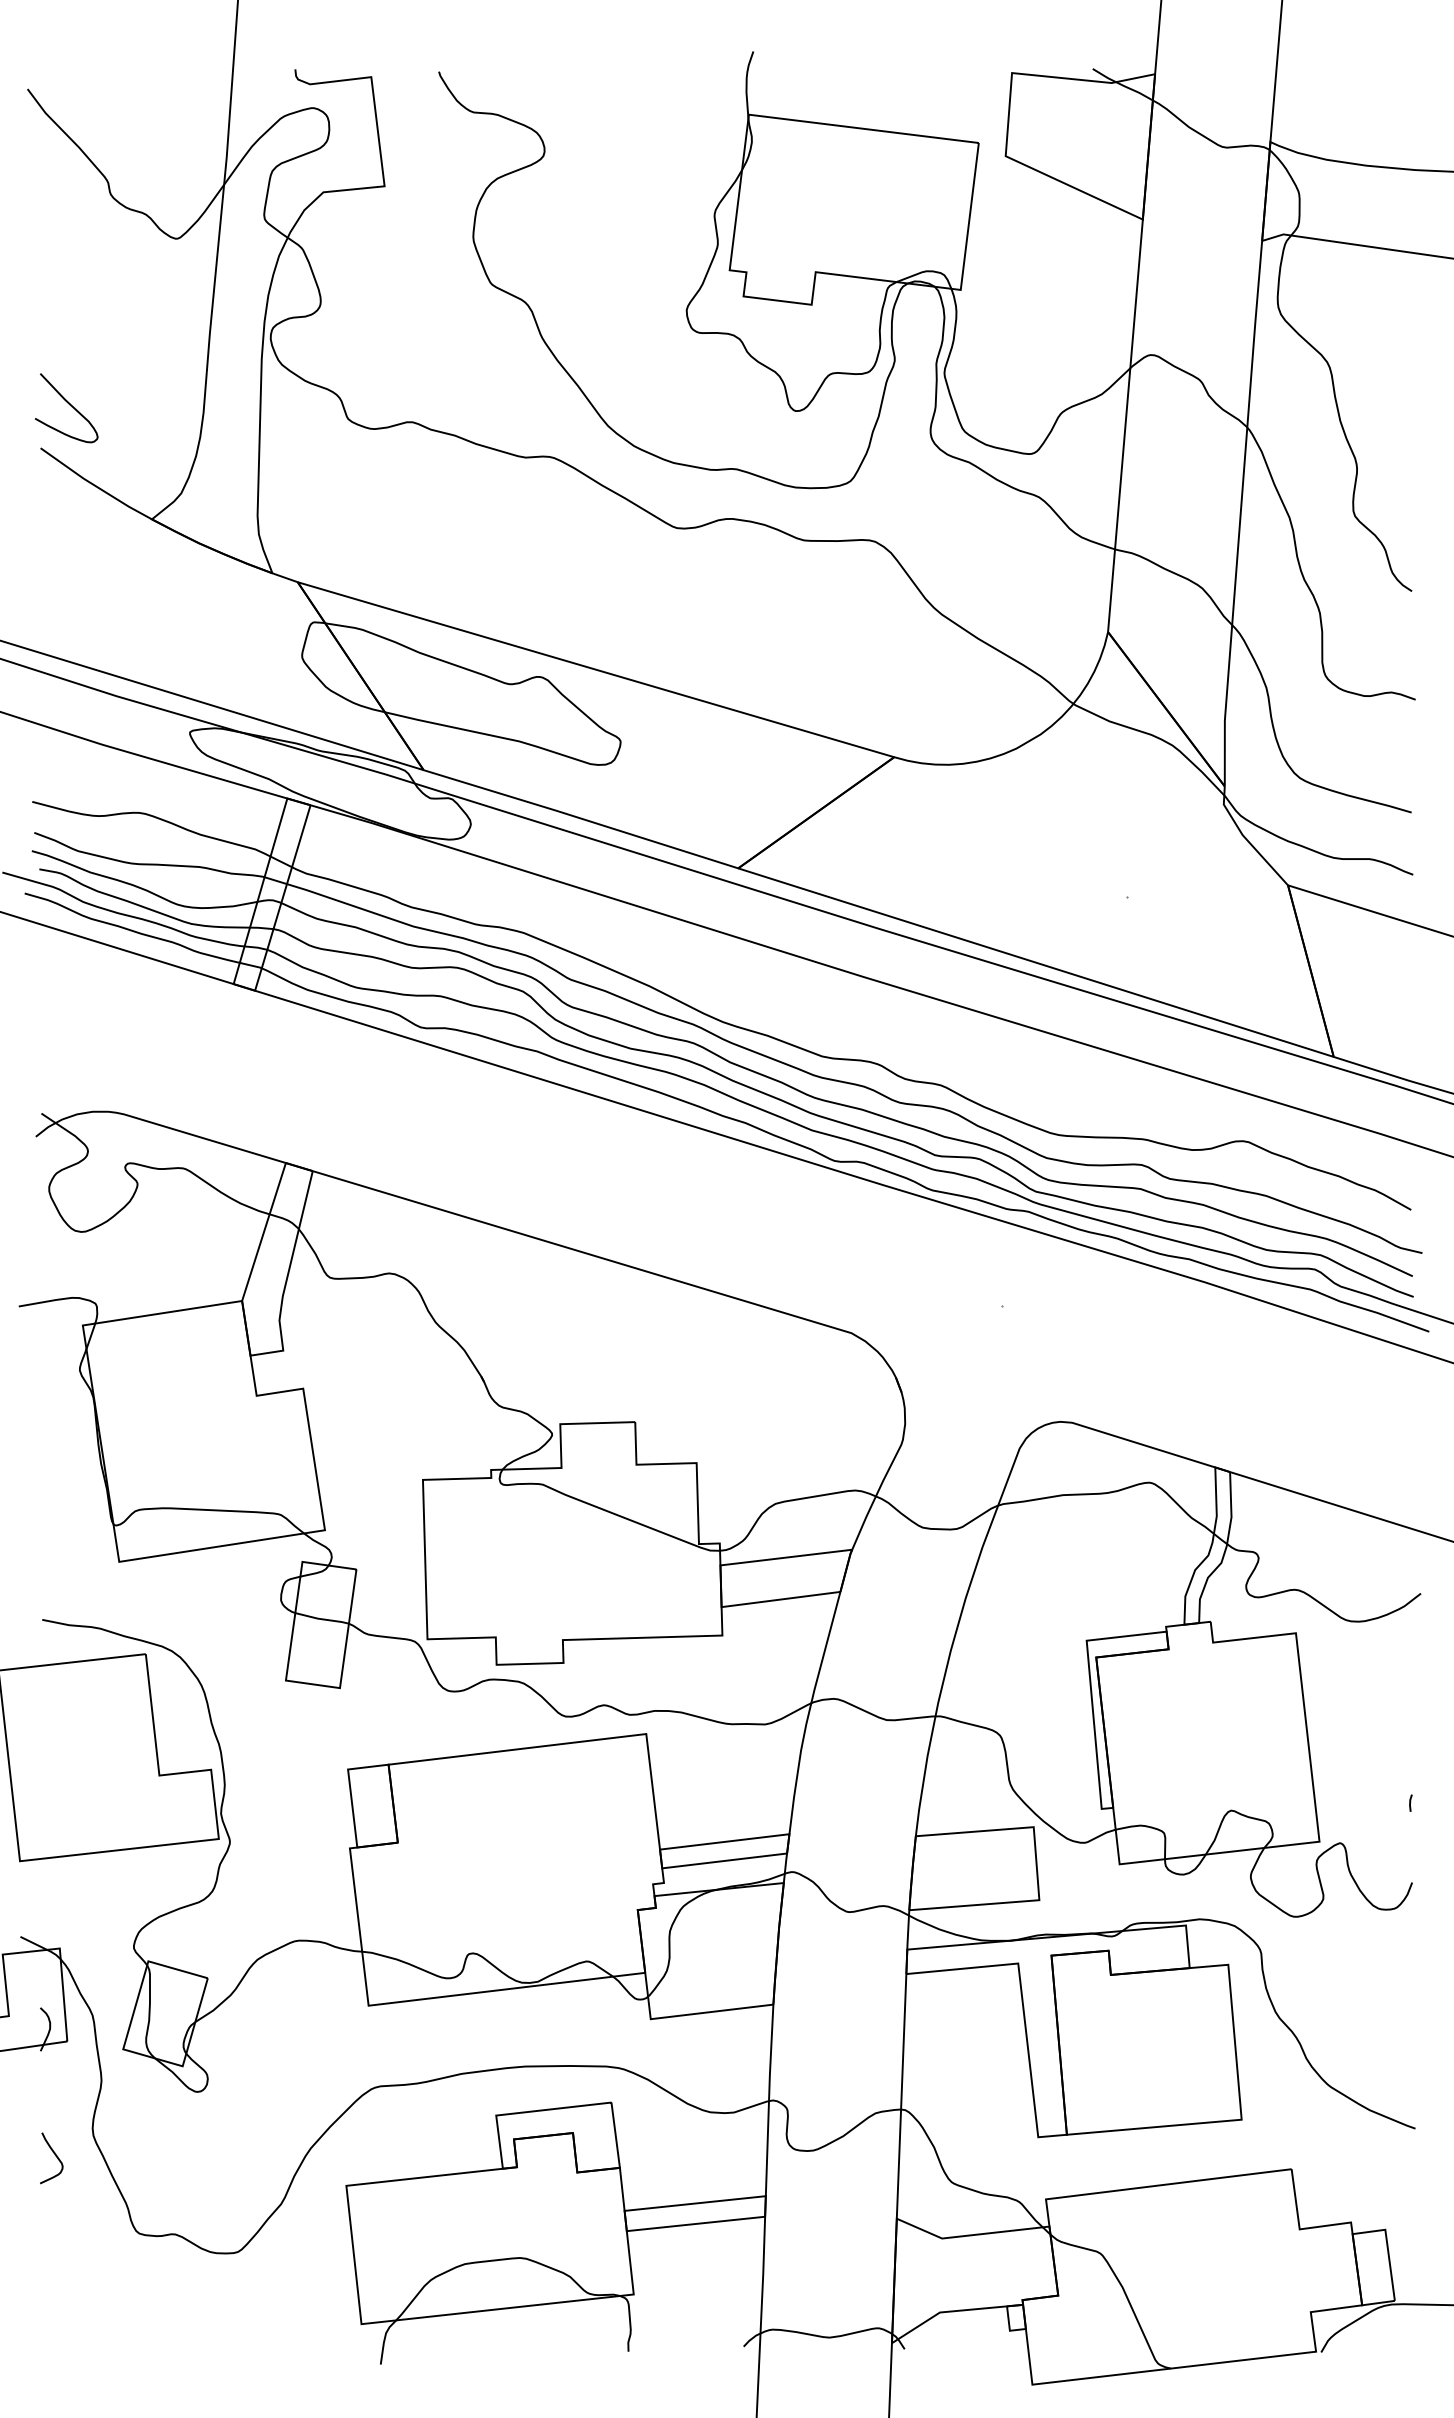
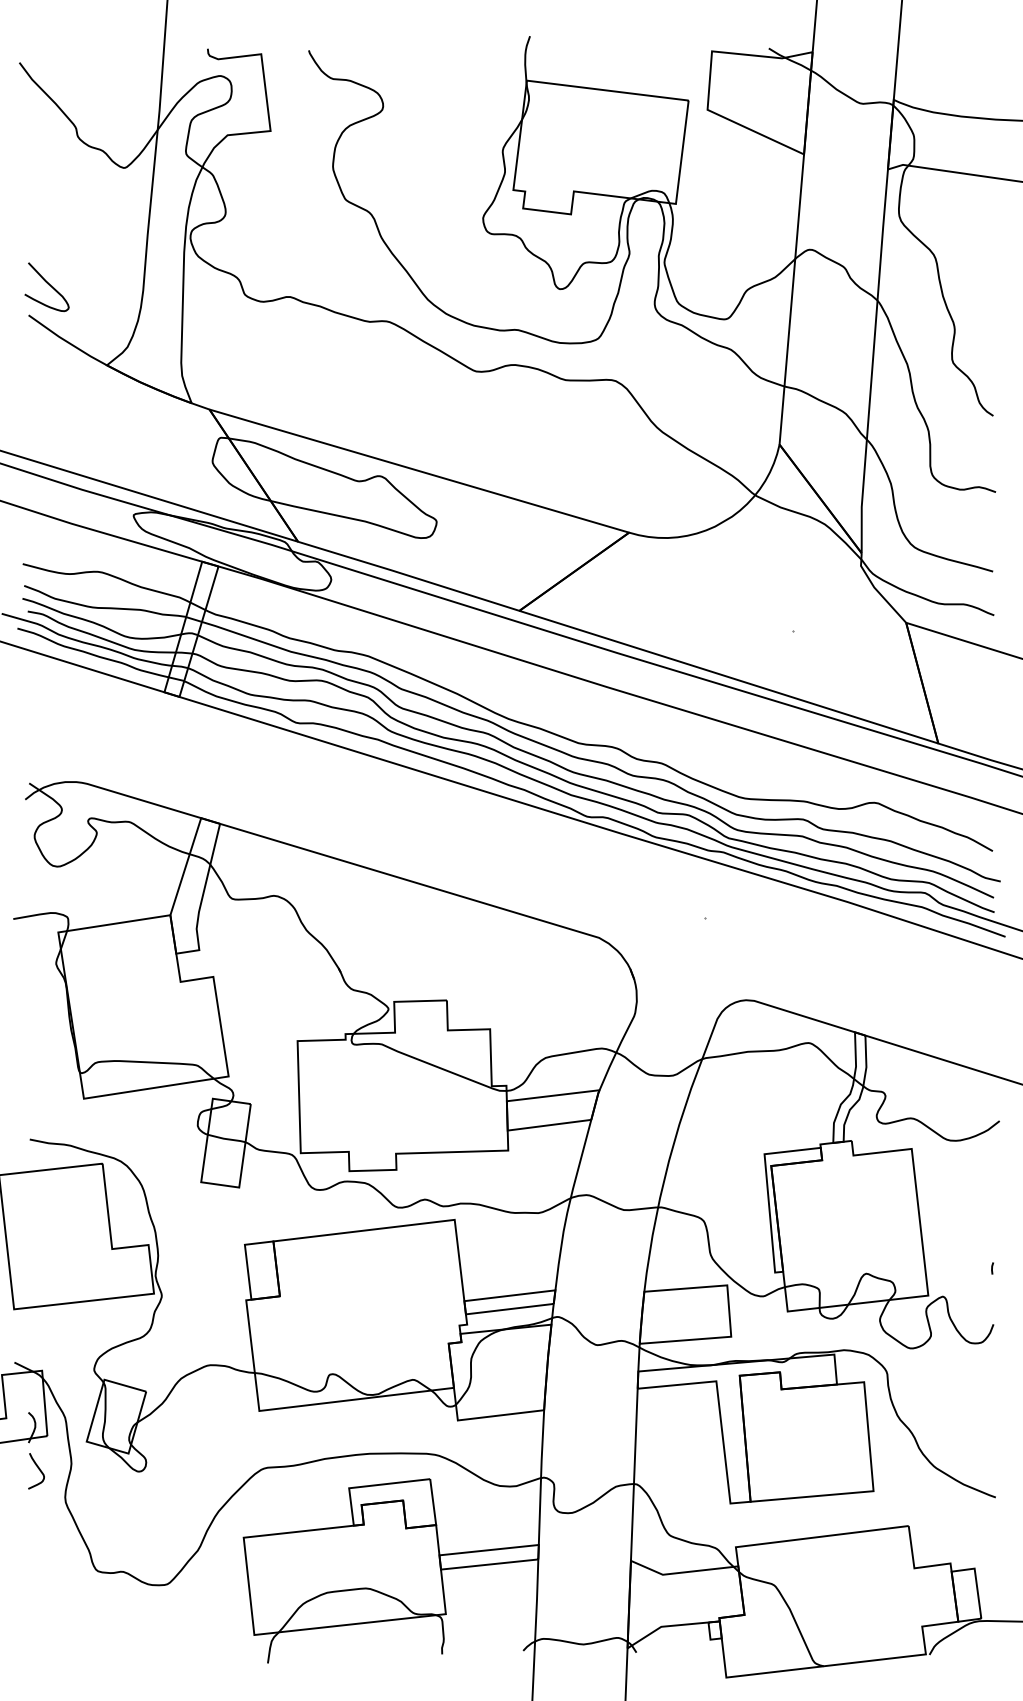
curve: (55, 2156) -> (39, 1469), moved

